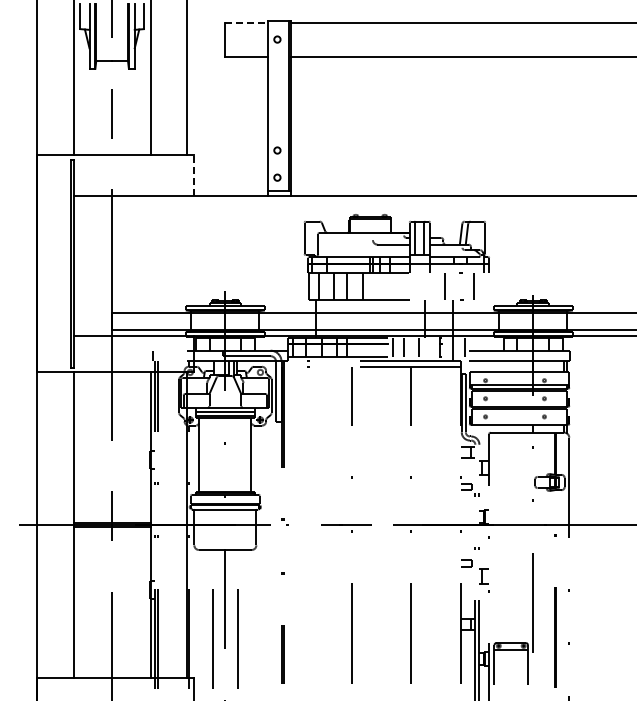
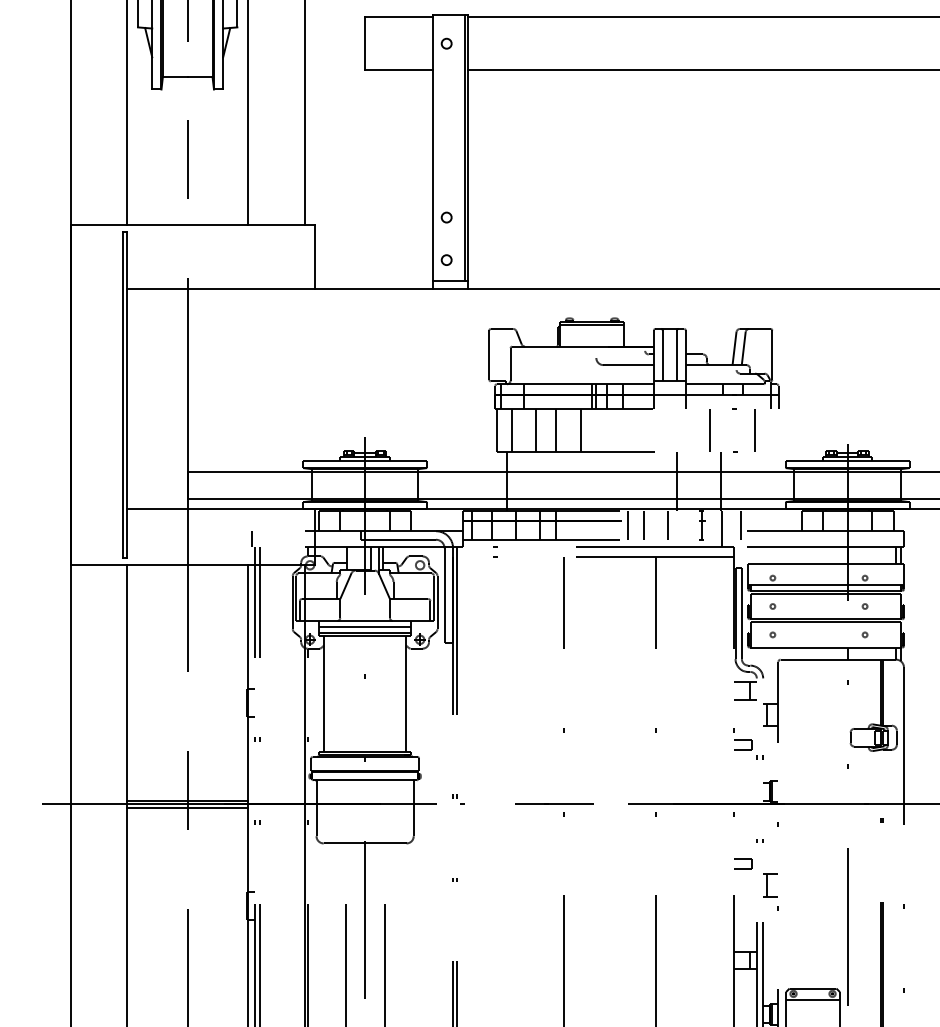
line: (246, 22) -> (398, 16), dashed -> solid
line: (193, 174) -> (315, 255), dashed -> solid

